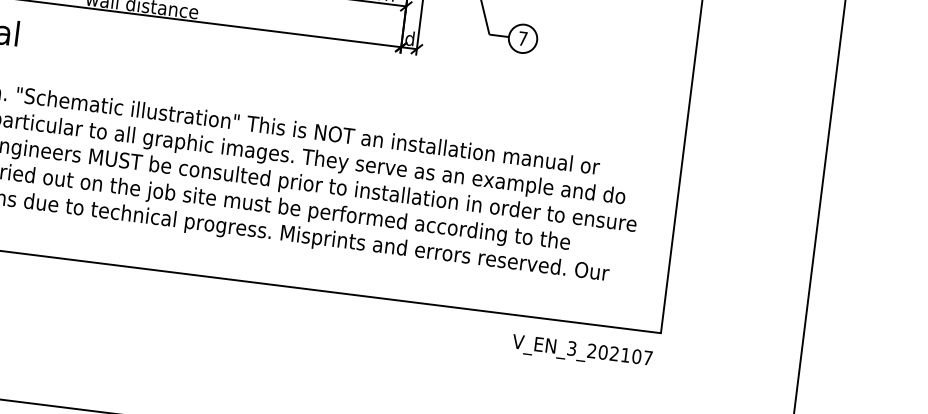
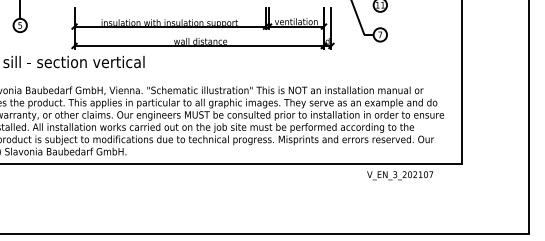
text: (582, 351) -> (400, 175), moved

